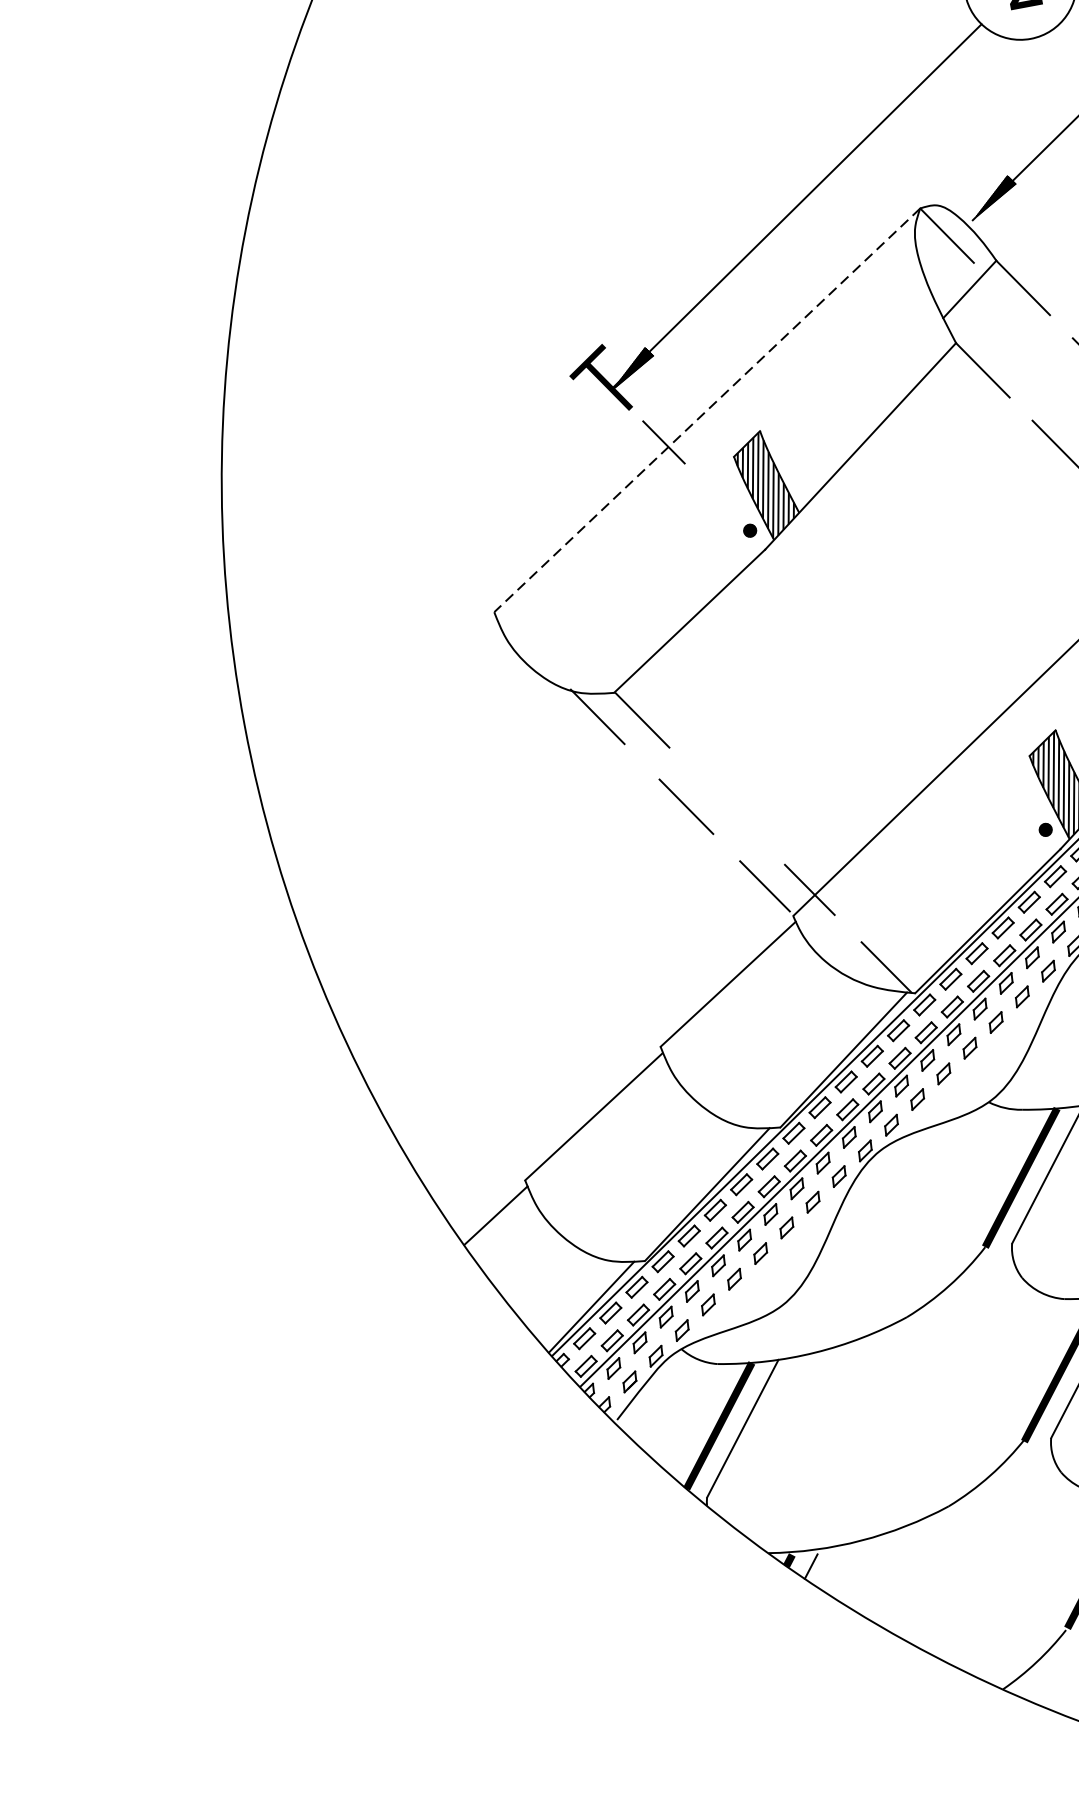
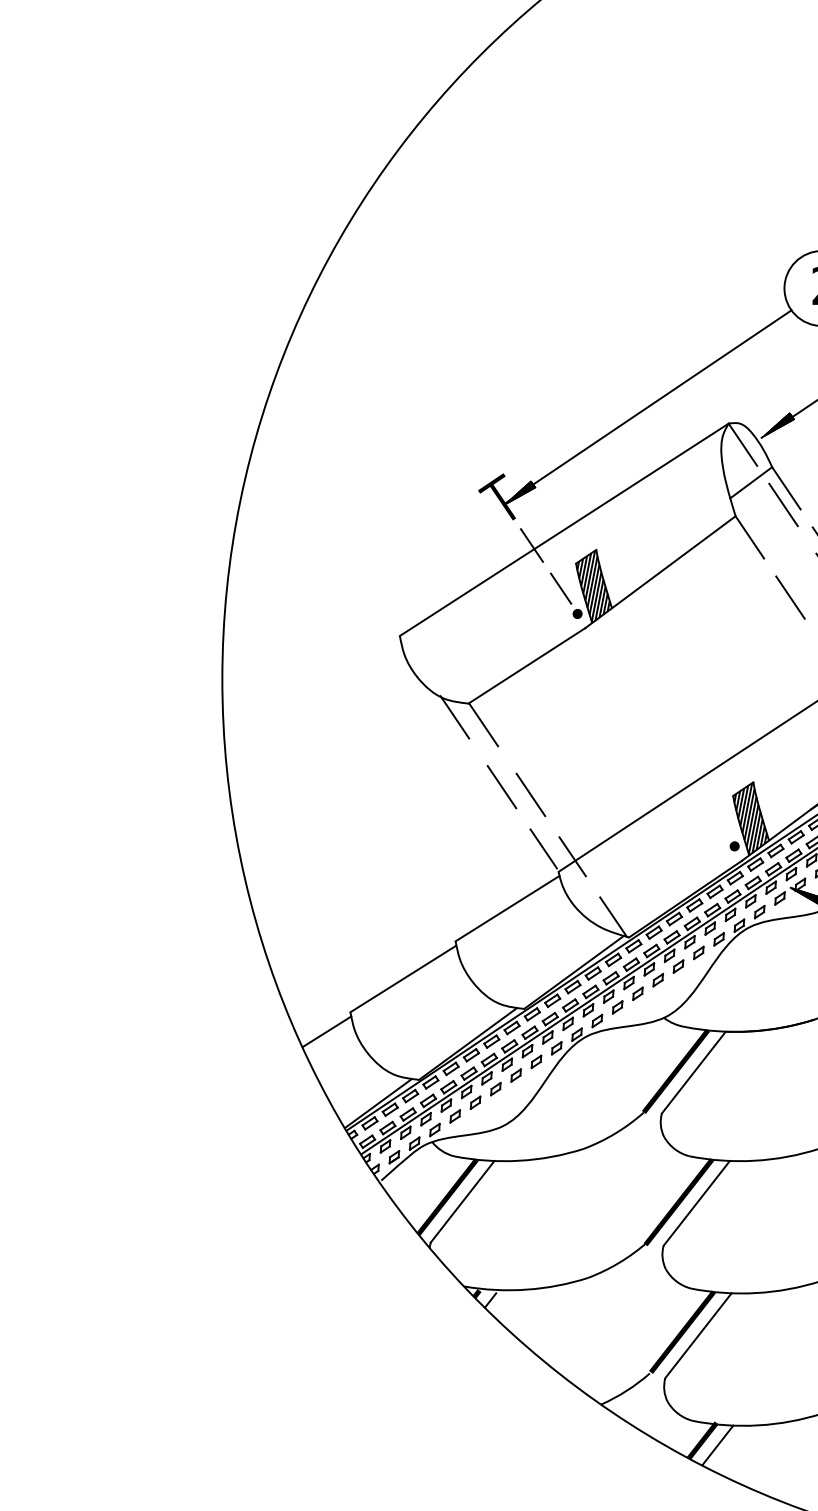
line: (1023, 312) -> (783, 504), added
line: (707, 409) -> (564, 529), dashed -> solid
line: (717, 497) -> (560, 588), added
line: (730, 809) -> (530, 794), added

